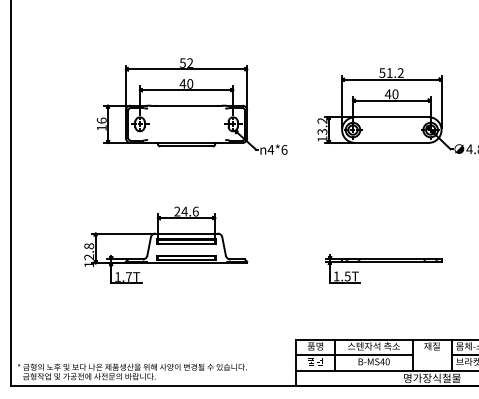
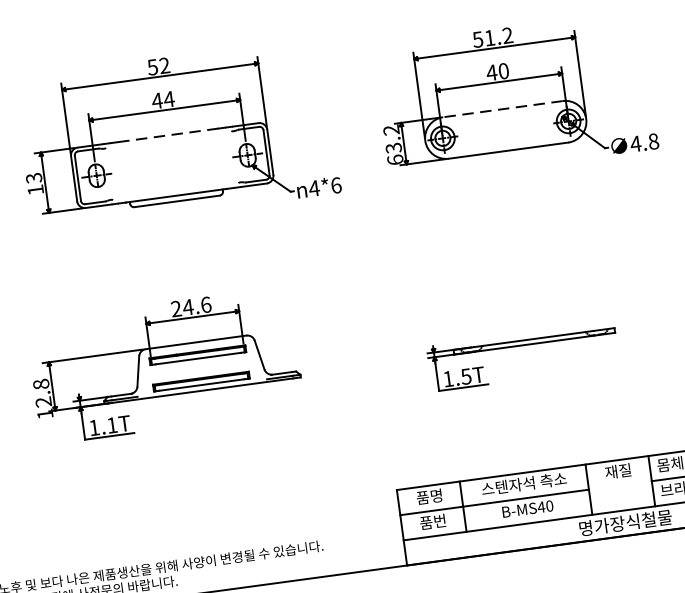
text: (190, 83) -> (169, 98), 40 -> 44
line: (186, 105) -> (167, 135), solid -> dashed
line: (391, 117) -> (502, 109), solid -> dashed
text: (101, 120) -> (33, 177), 16 -> 13
text: (322, 139) -> (395, 160), 13.2 -> 63.2
text: (128, 276) -> (111, 424), 1.7T -> 1.1T

